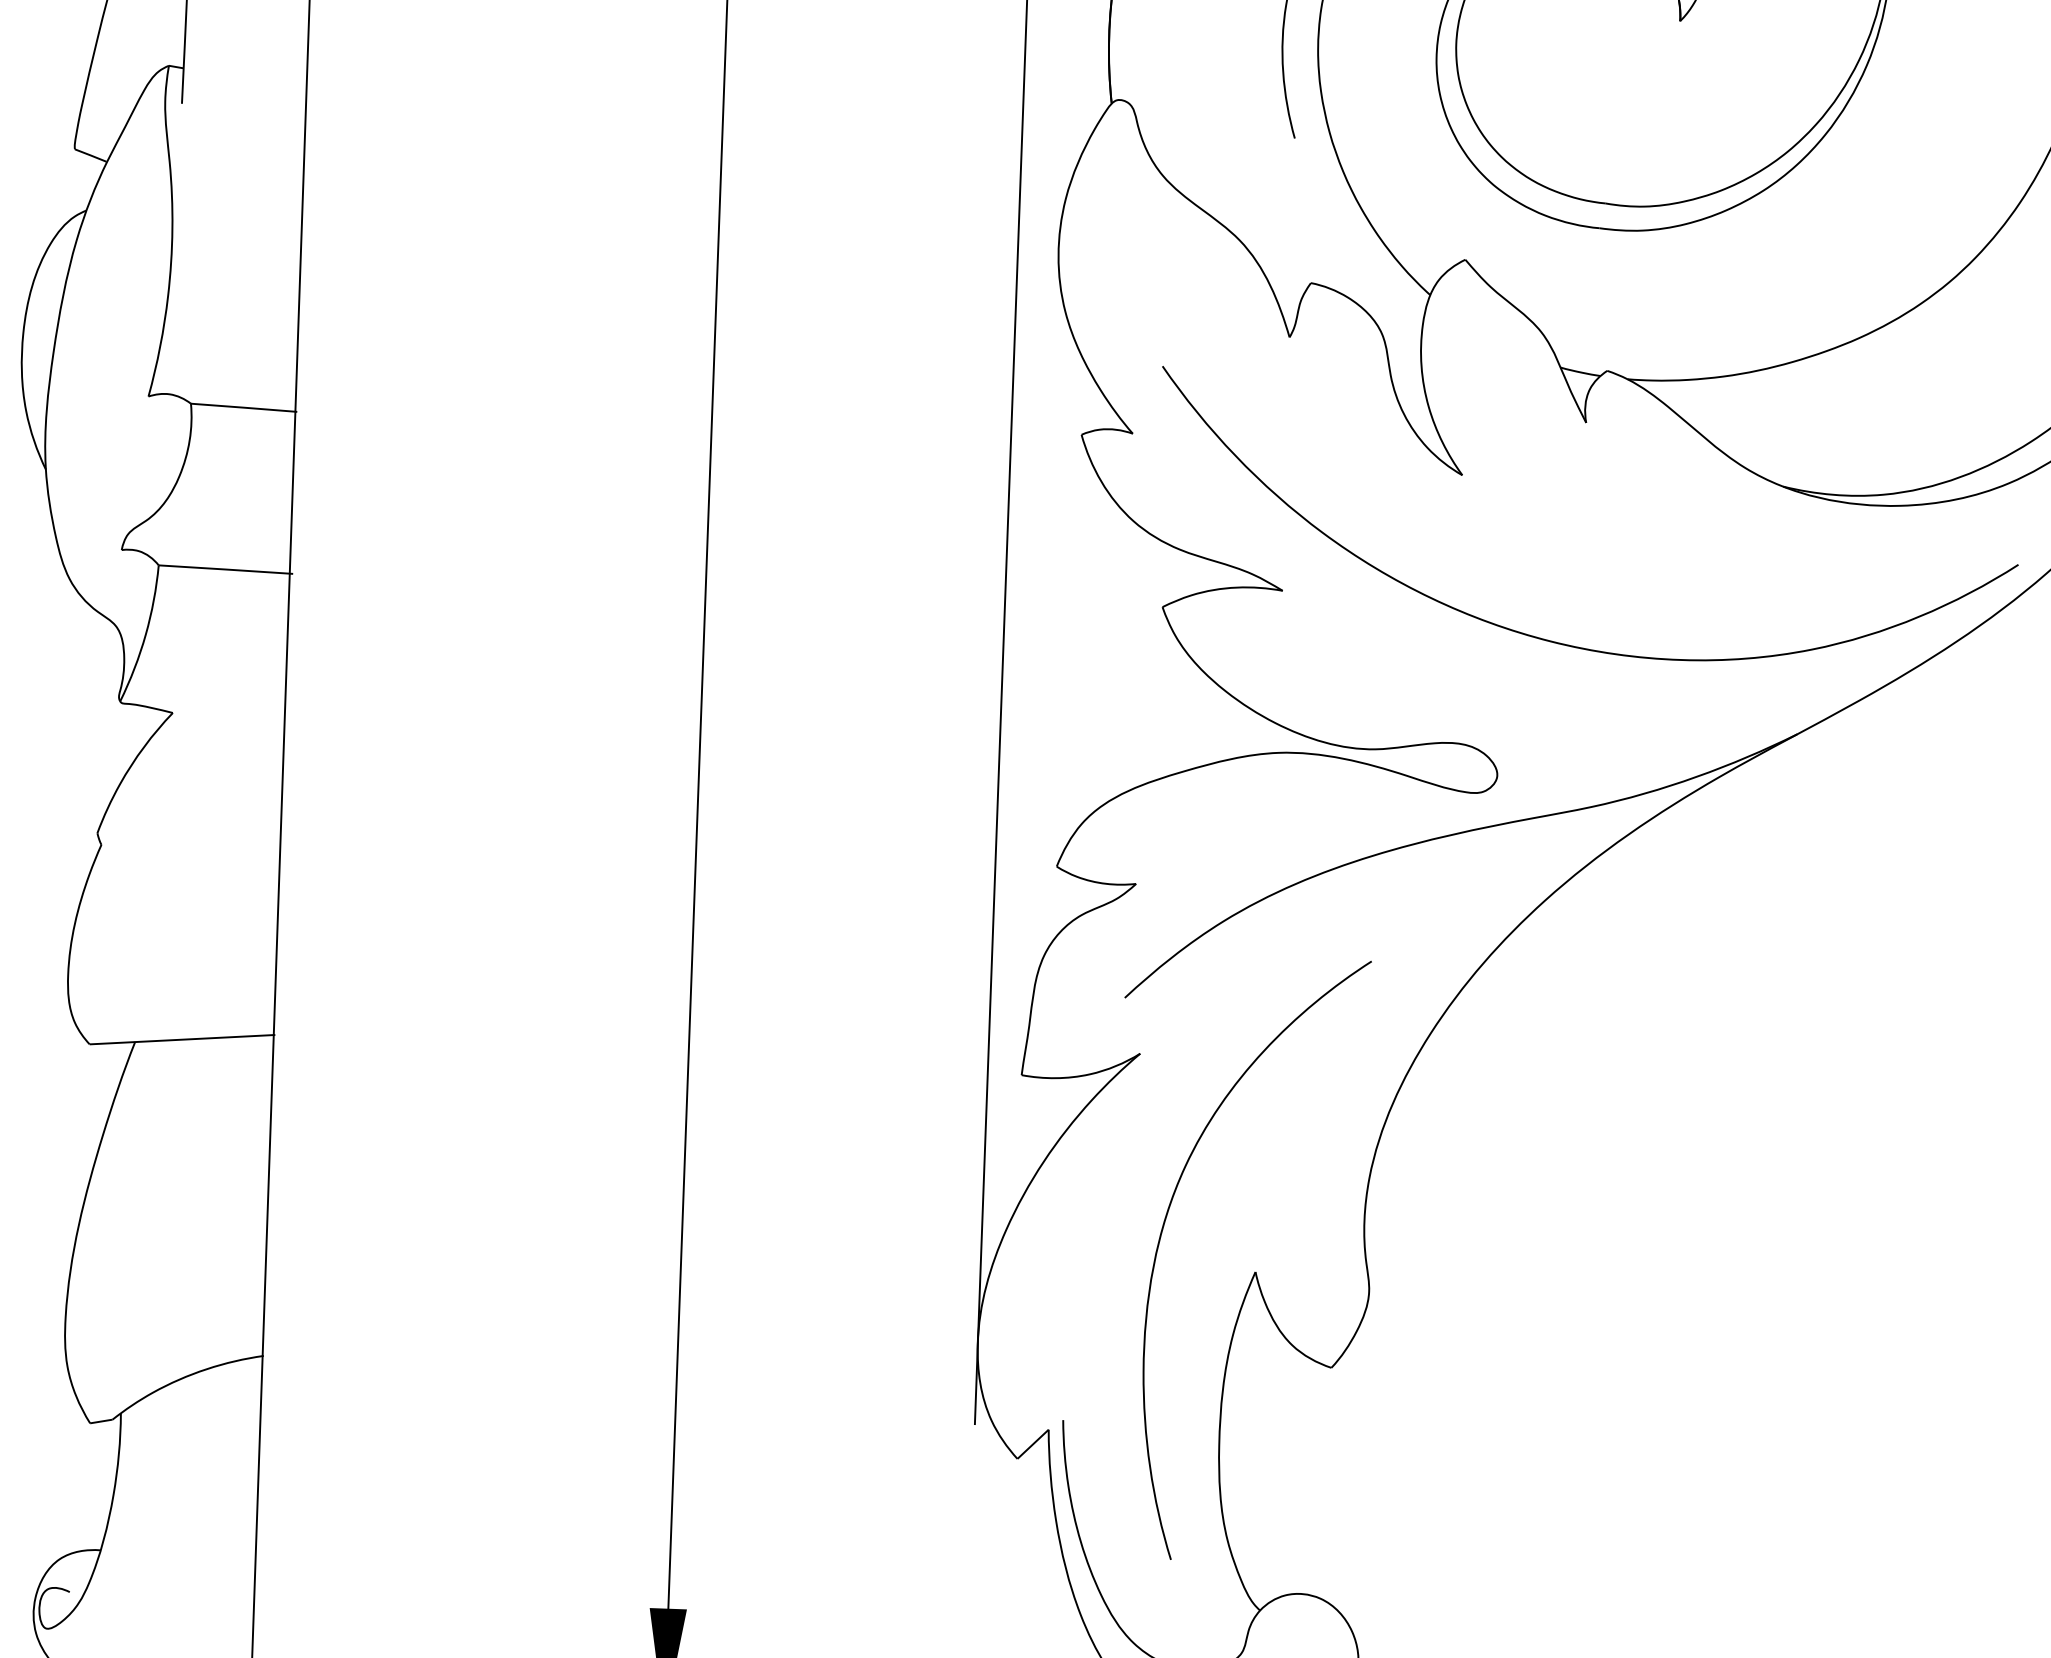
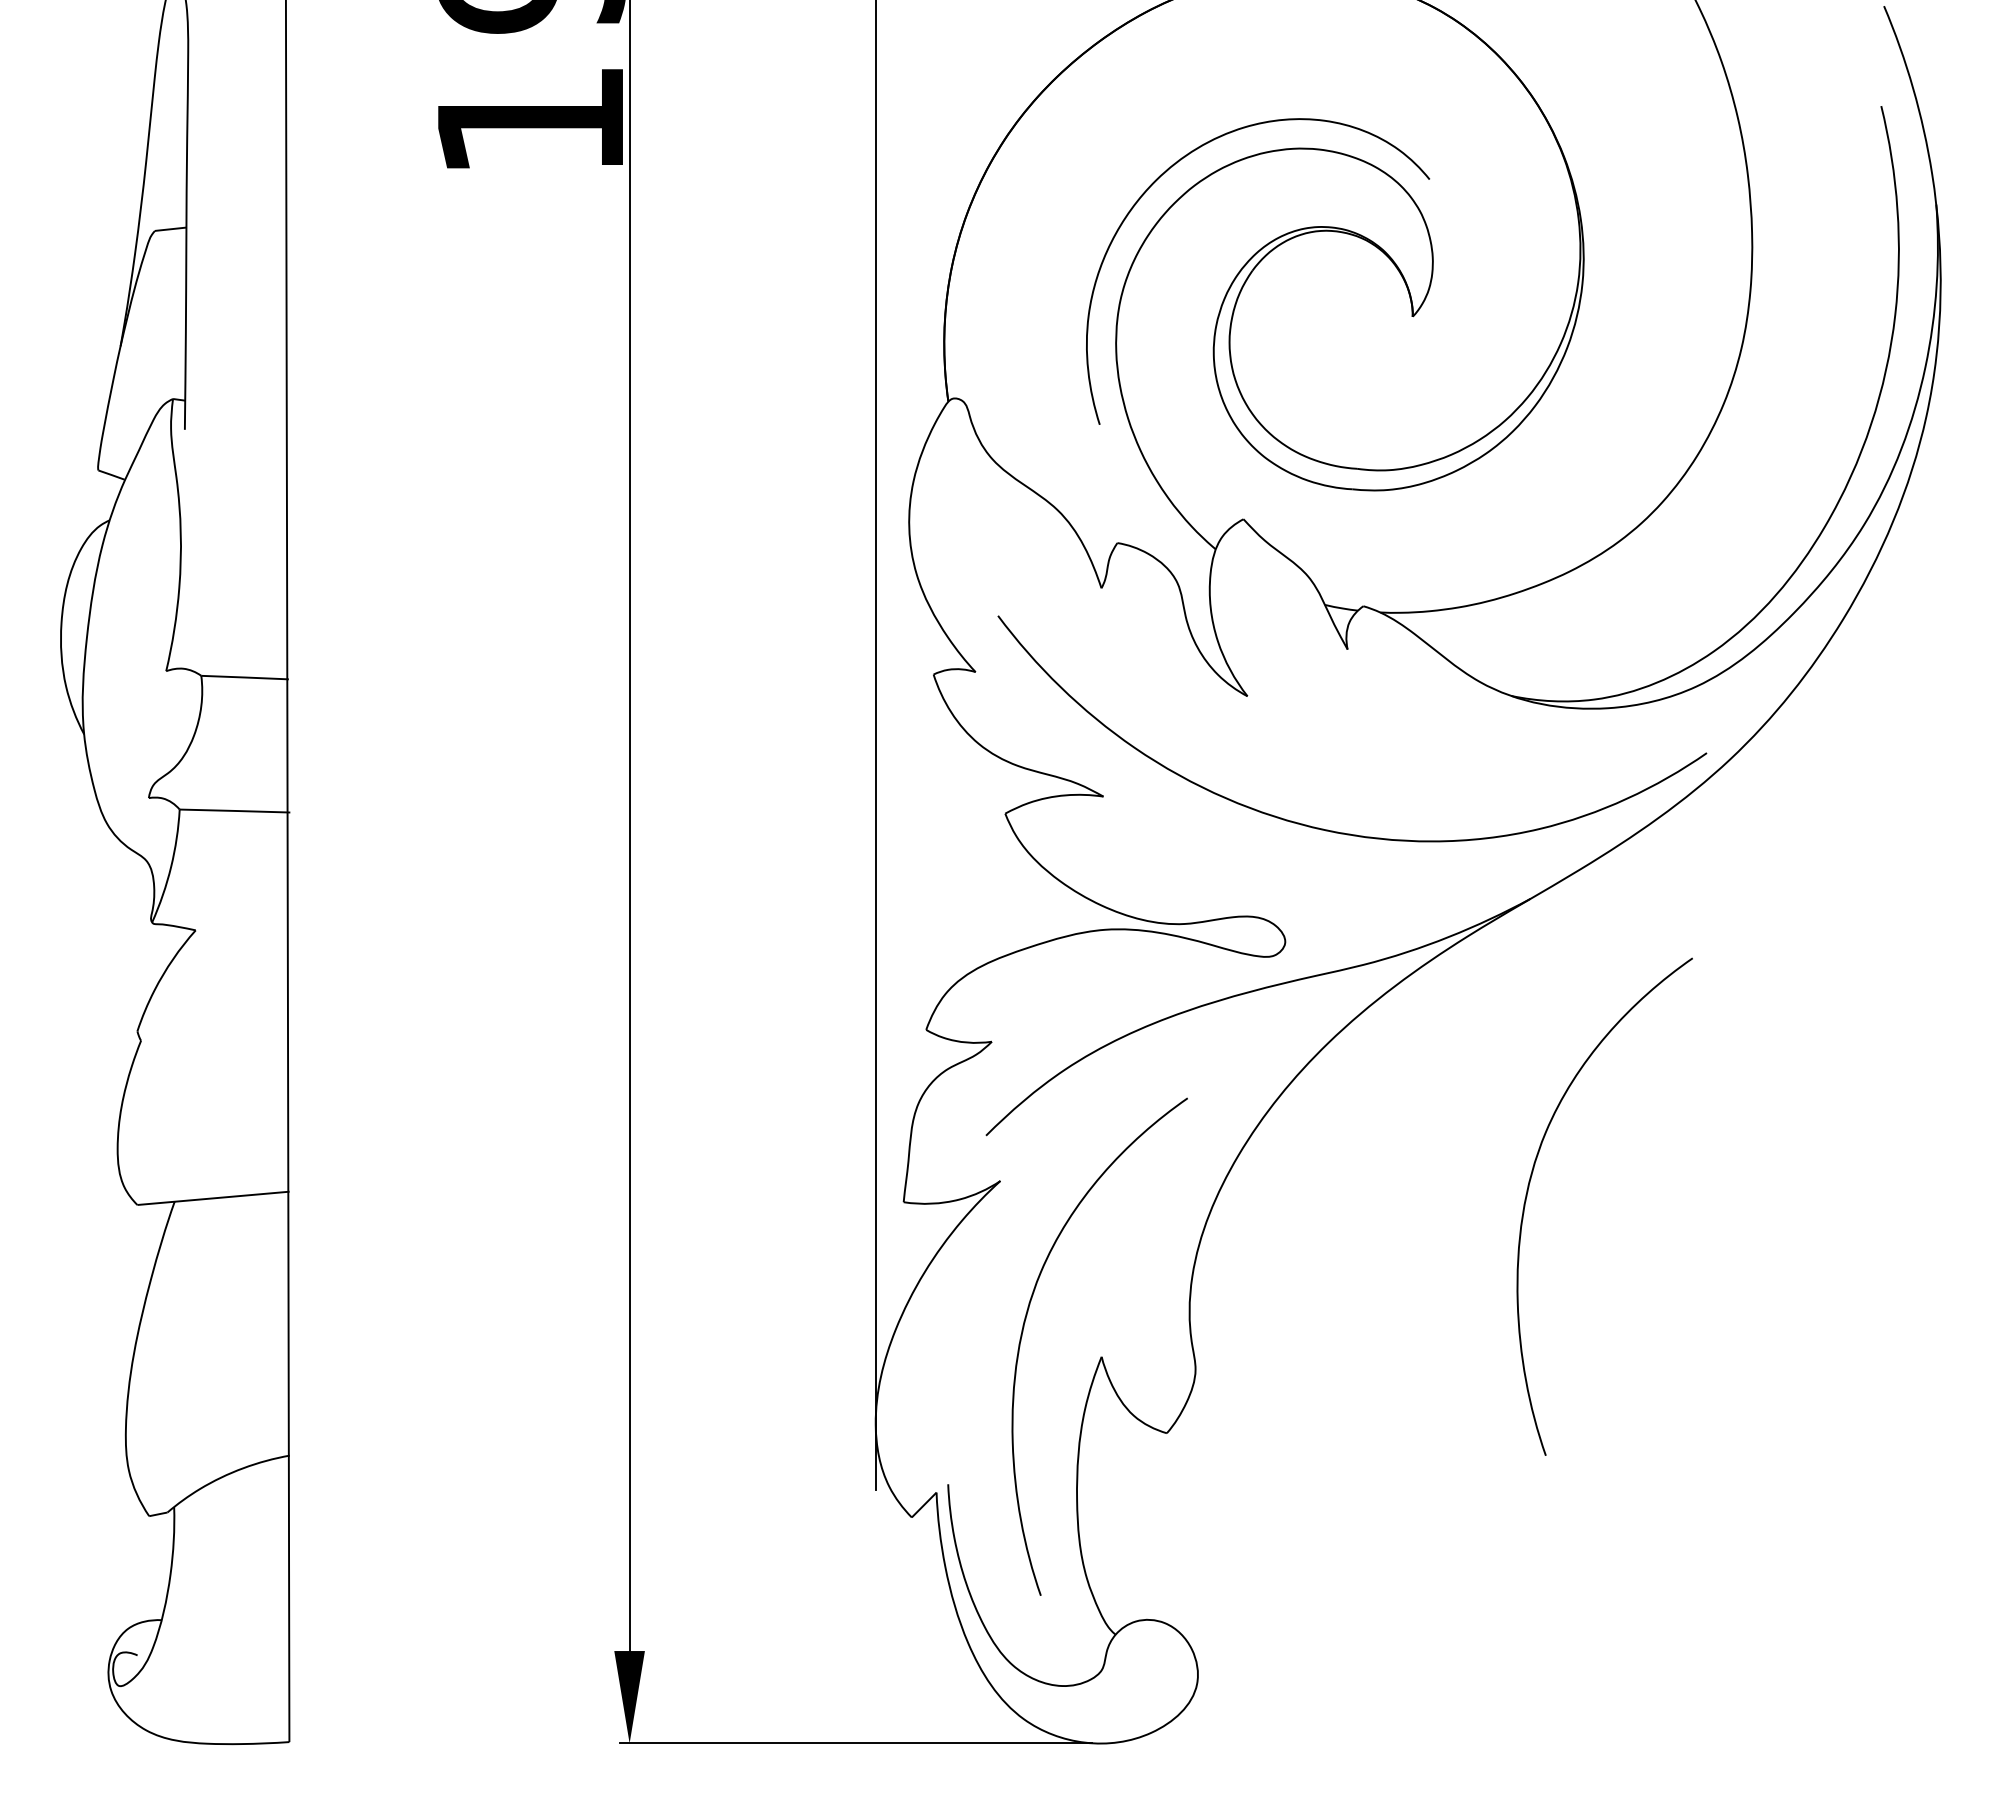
curve: (1781, 1091) -> (1528, 1192), added

